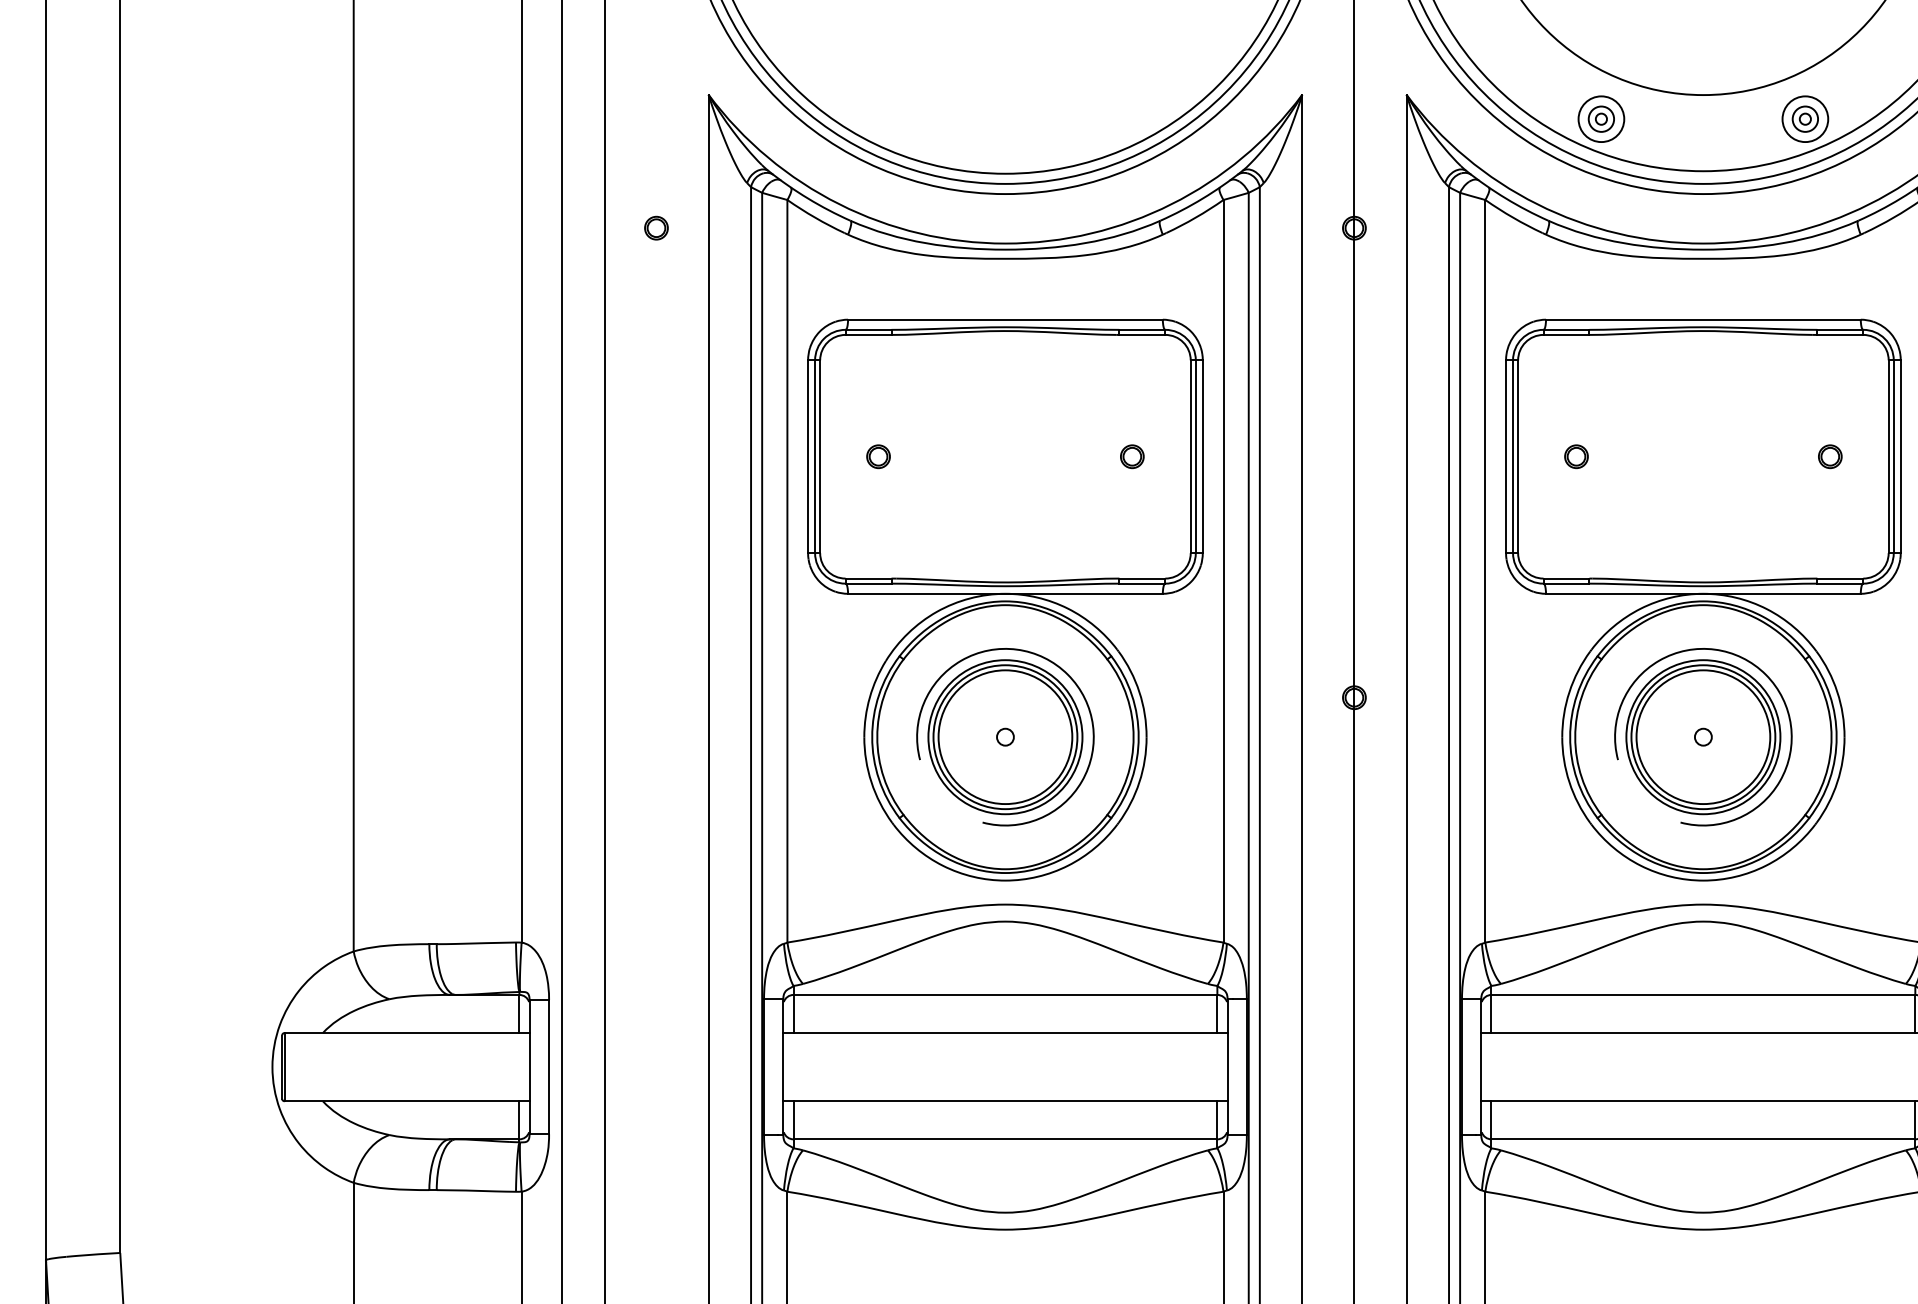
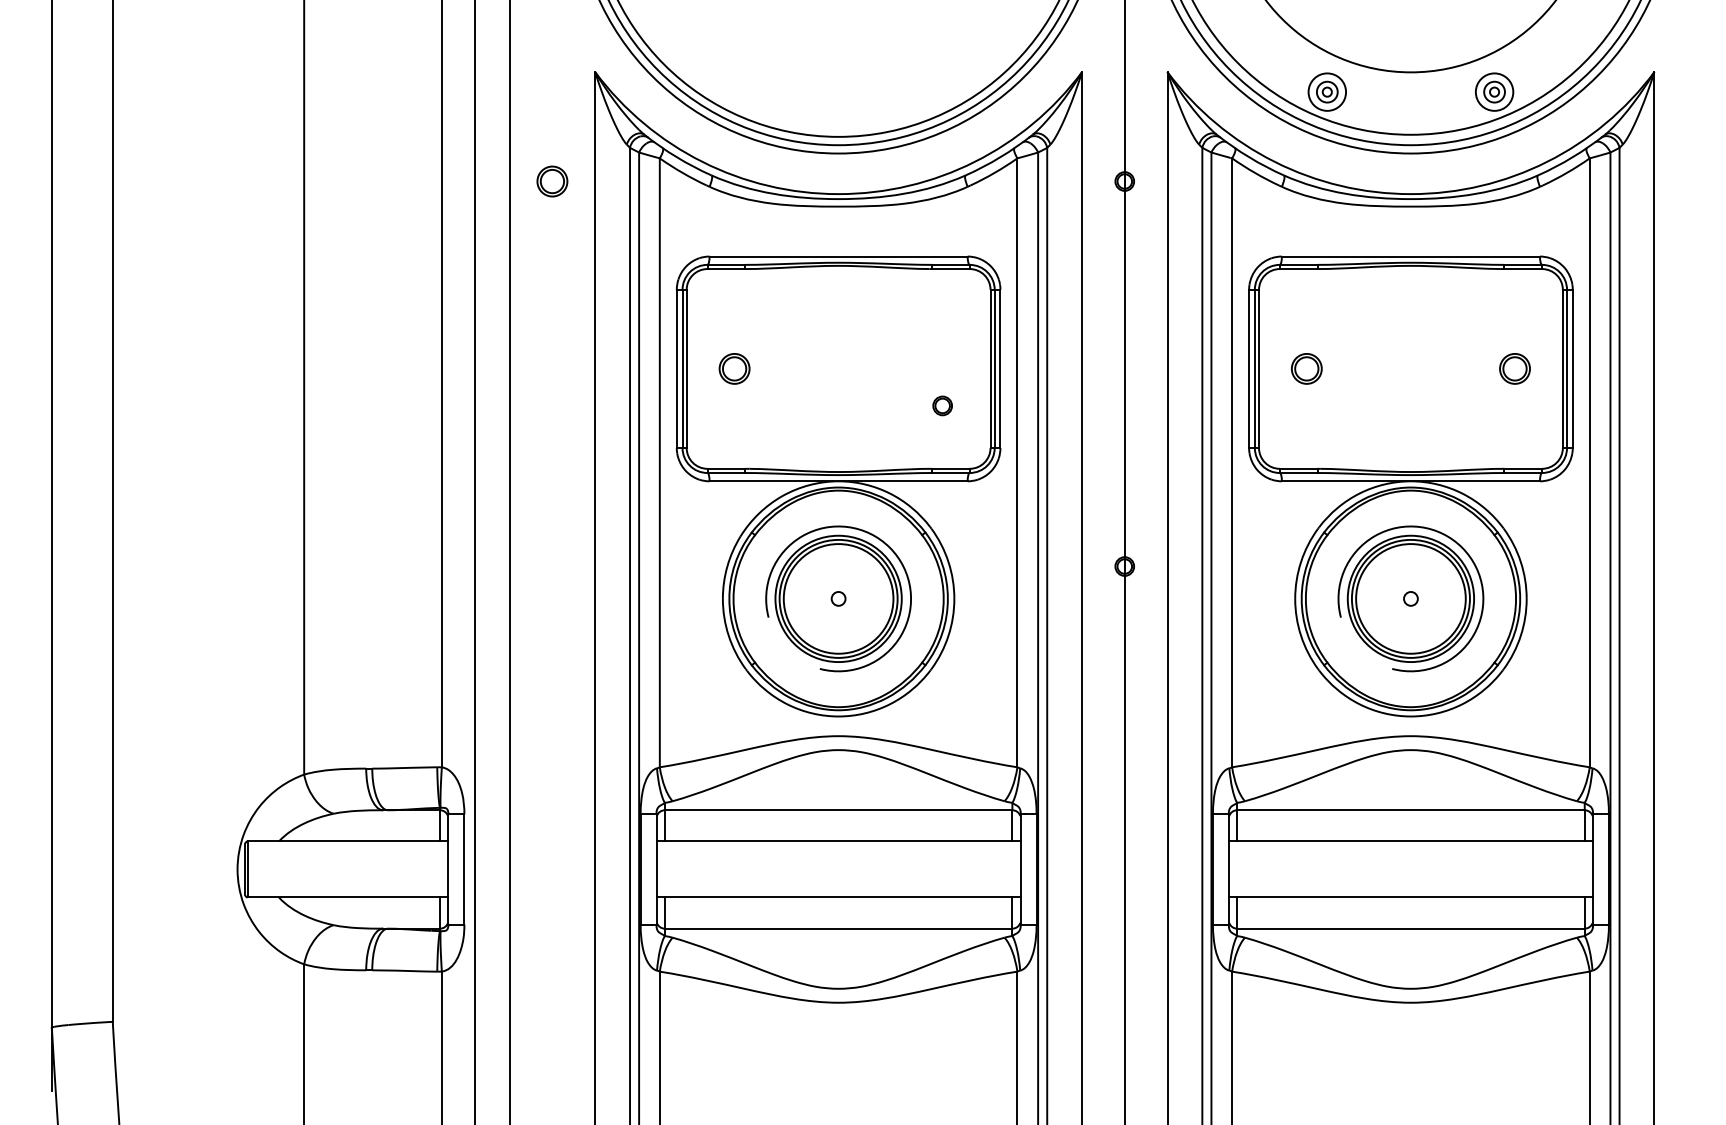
part: (656, 228) -> (552, 181), size x1.6
part: (878, 456) -> (734, 368), size x1.6
part: (1132, 456) -> (942, 405), moved
part: (1576, 456) -> (1306, 368), size x1.6
part: (1829, 456) -> (1514, 368), size x1.6

